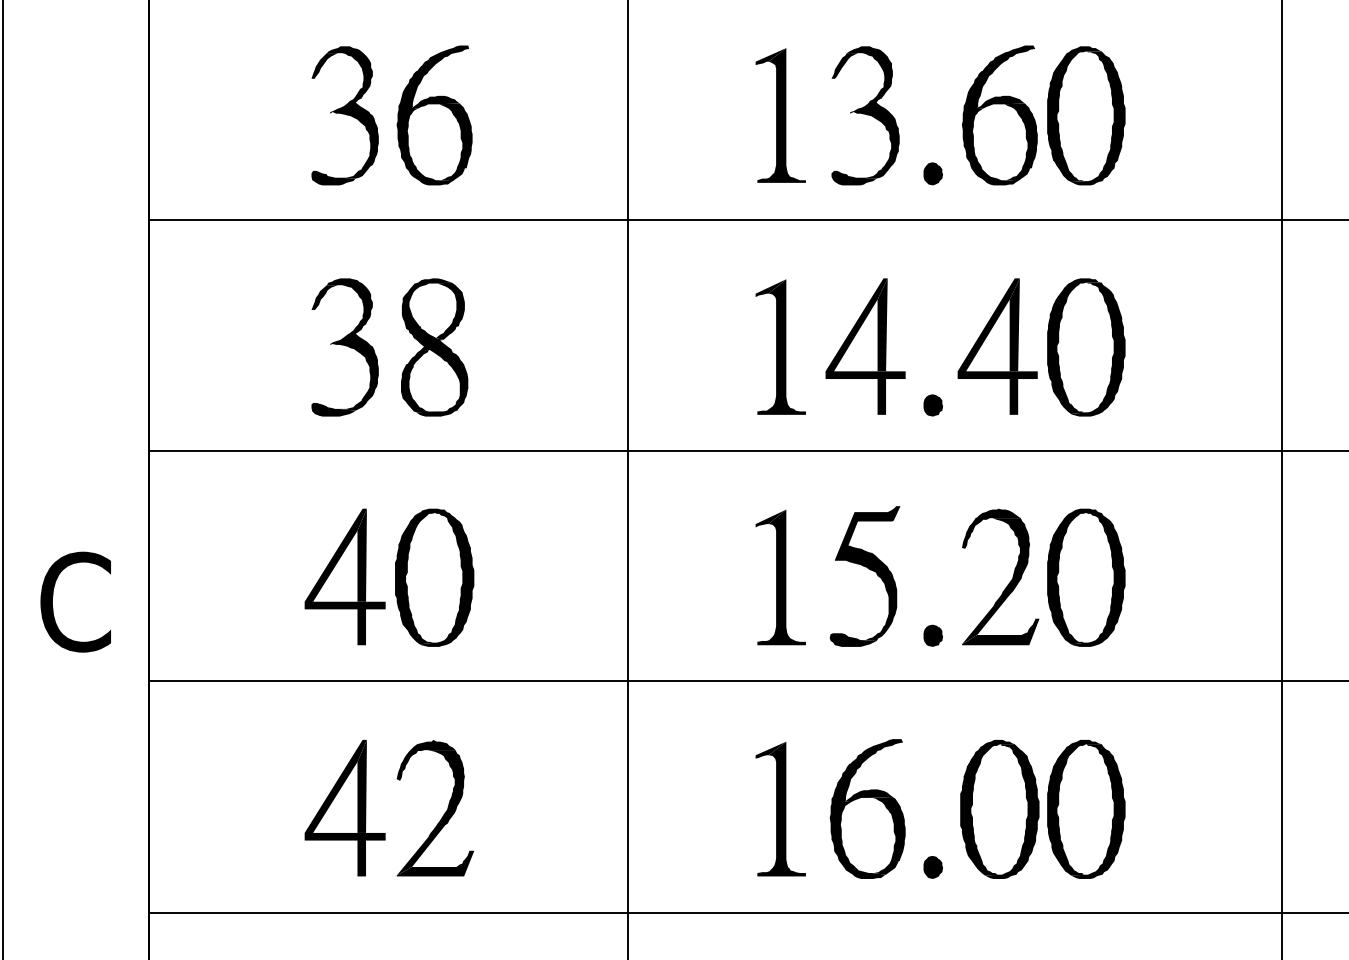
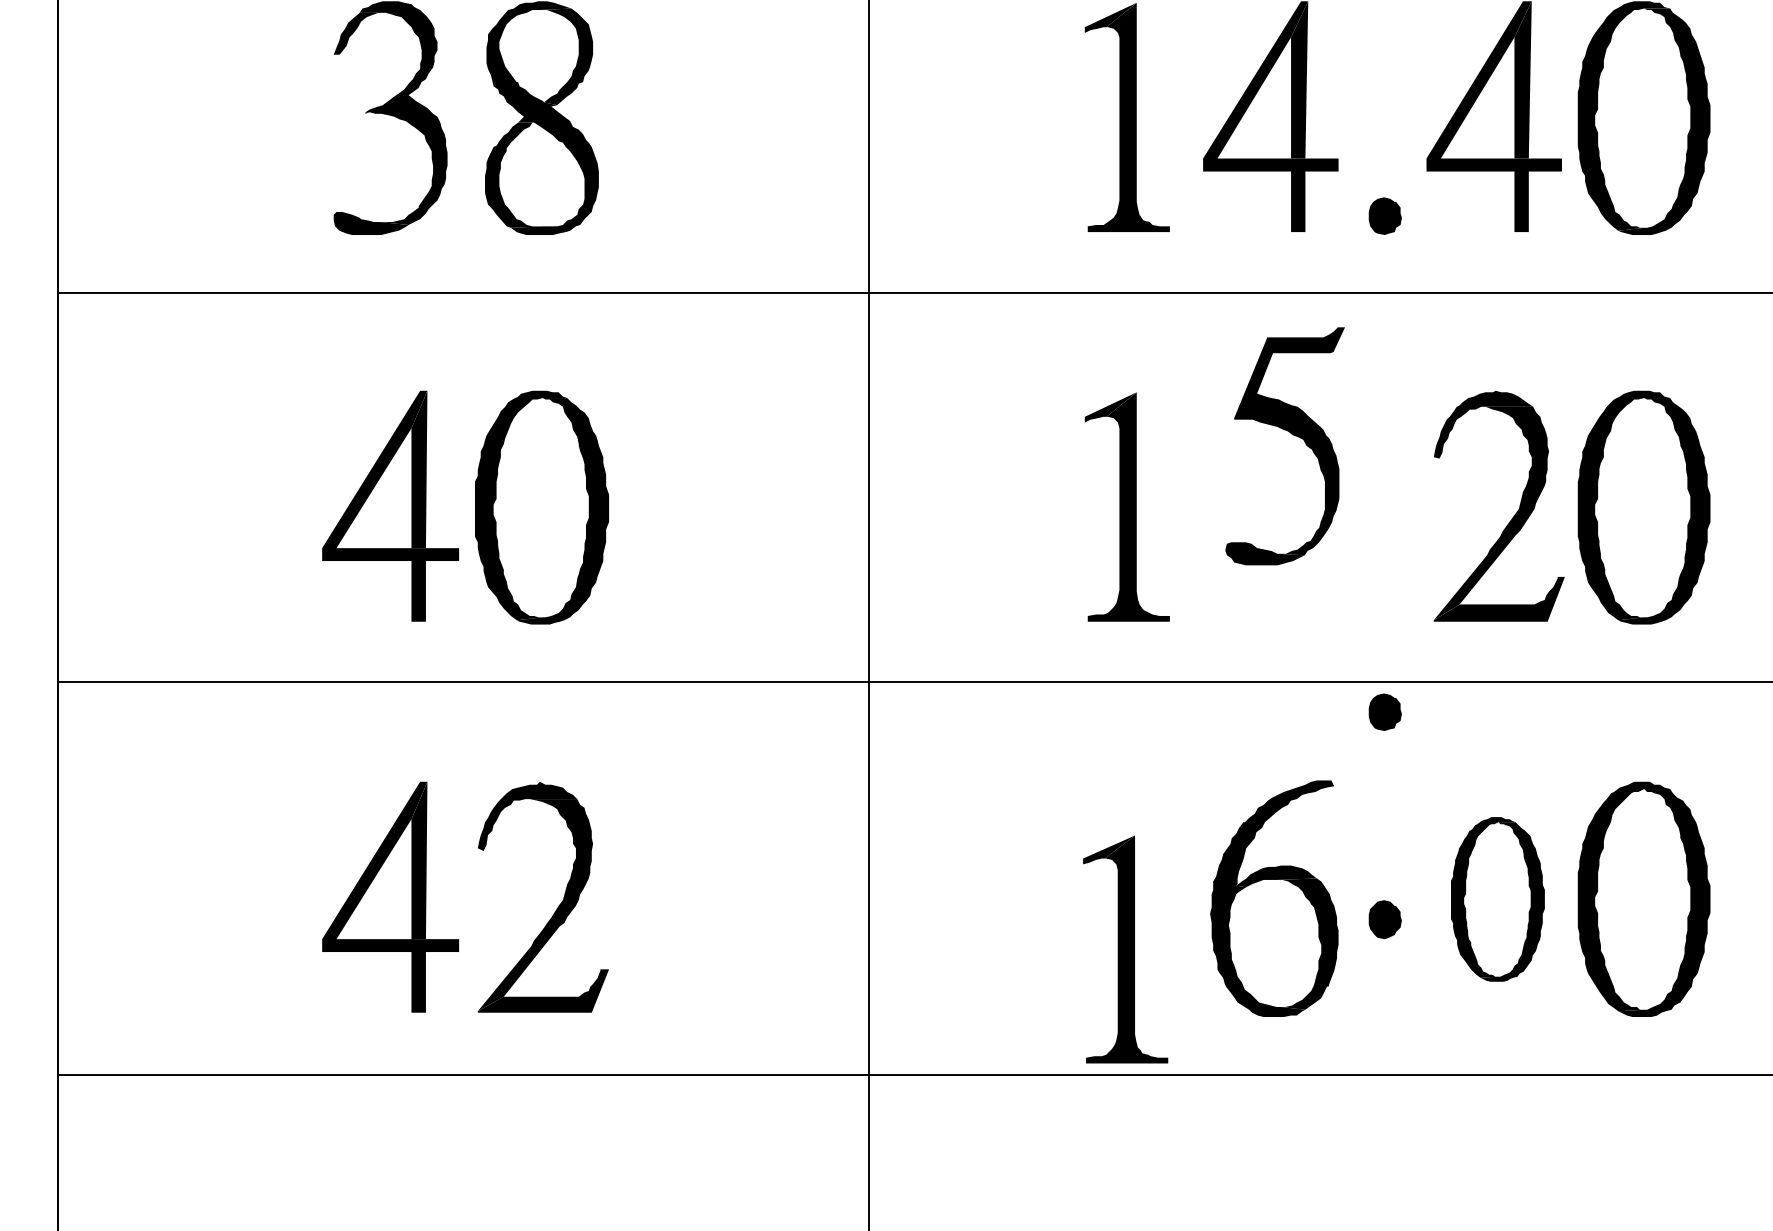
part: (868, 569) -> (1290, 434), moved
part: (932, 635) -> (1383, 711), moved
part: (780, 809) -> (1125, 950), moved
part: (999, 809) -> (1497, 899), size x0.7
part: (932, 867) -> (1383, 919), moved

